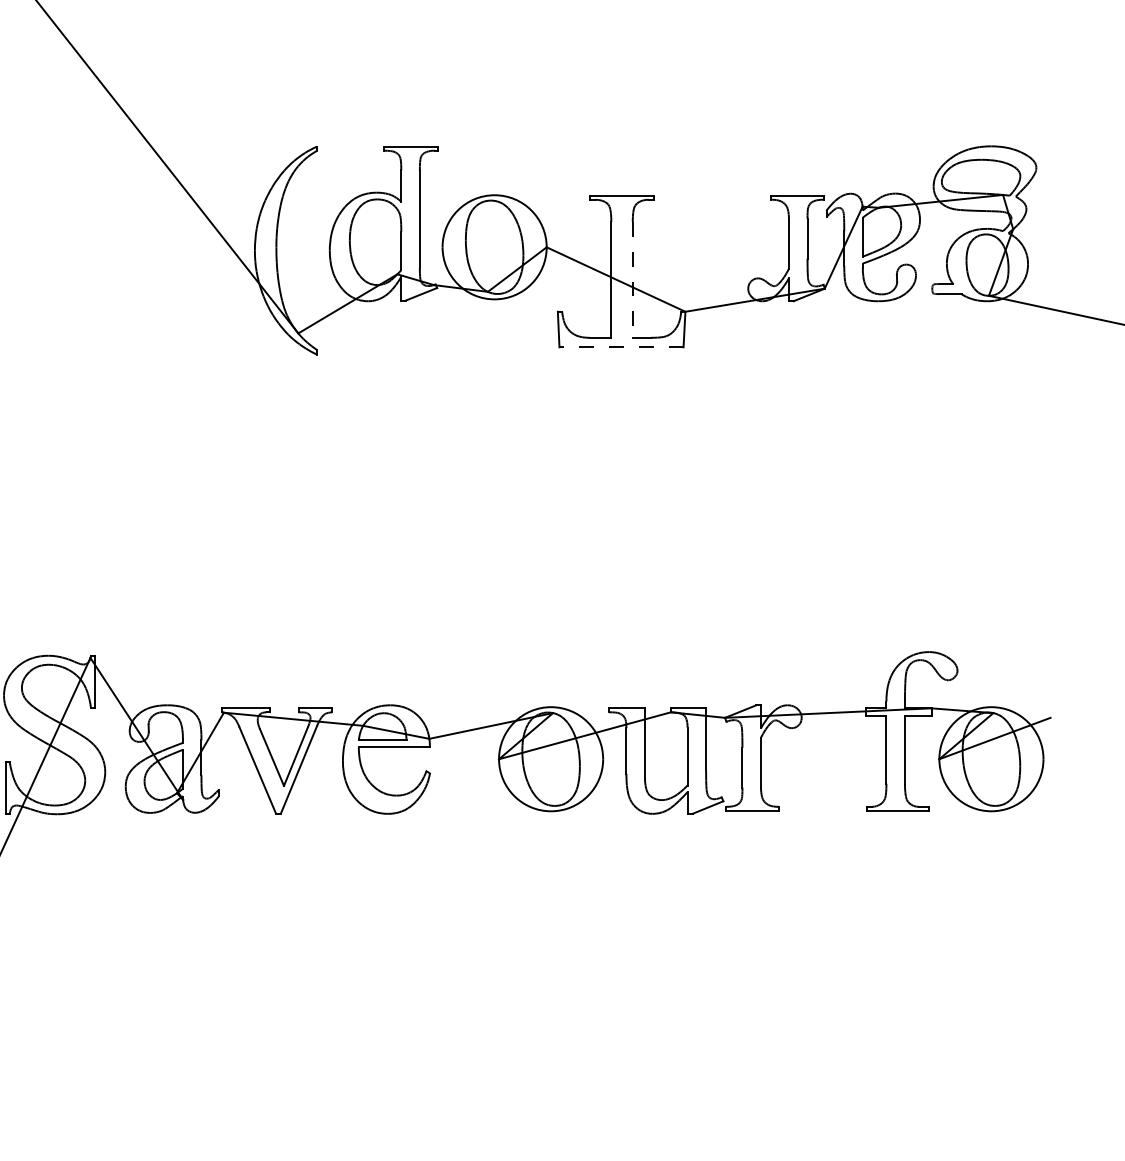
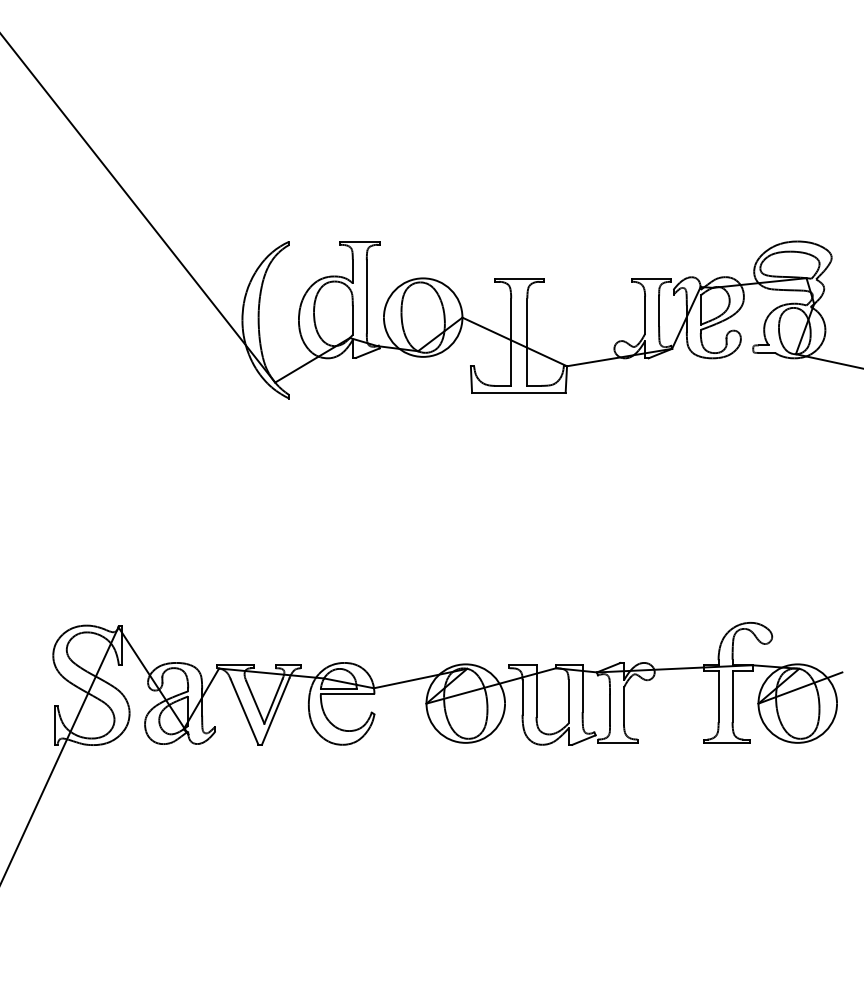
line: (632, 280) -> (527, 342), dashed -> solid
line: (621, 347) -> (518, 393), dashed -> solid

